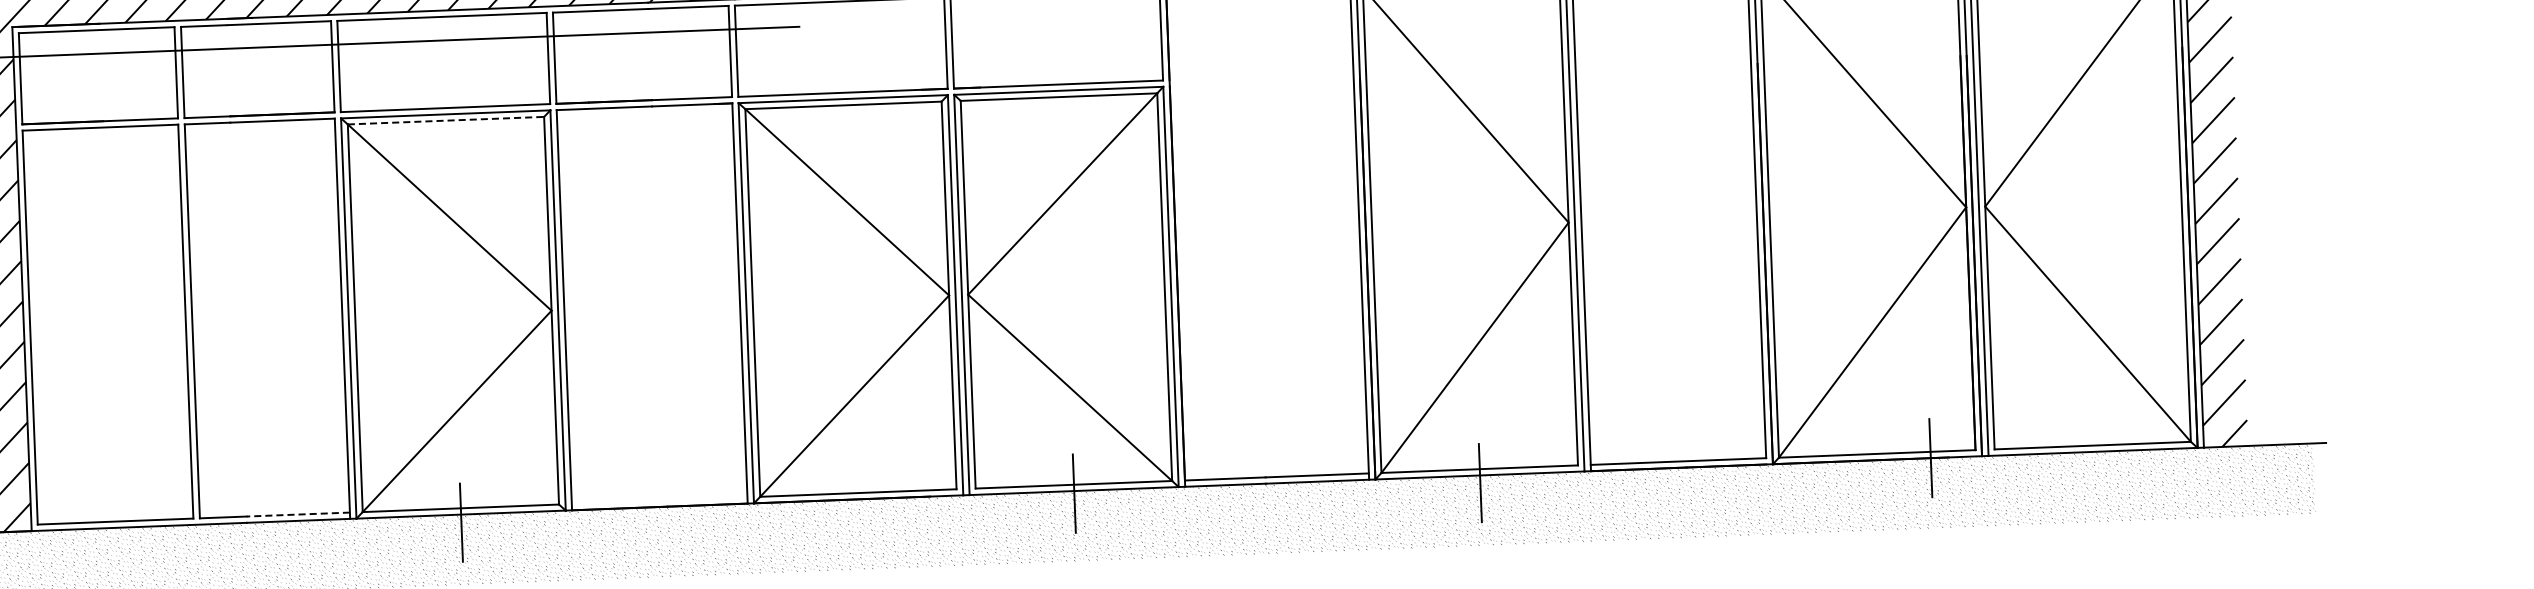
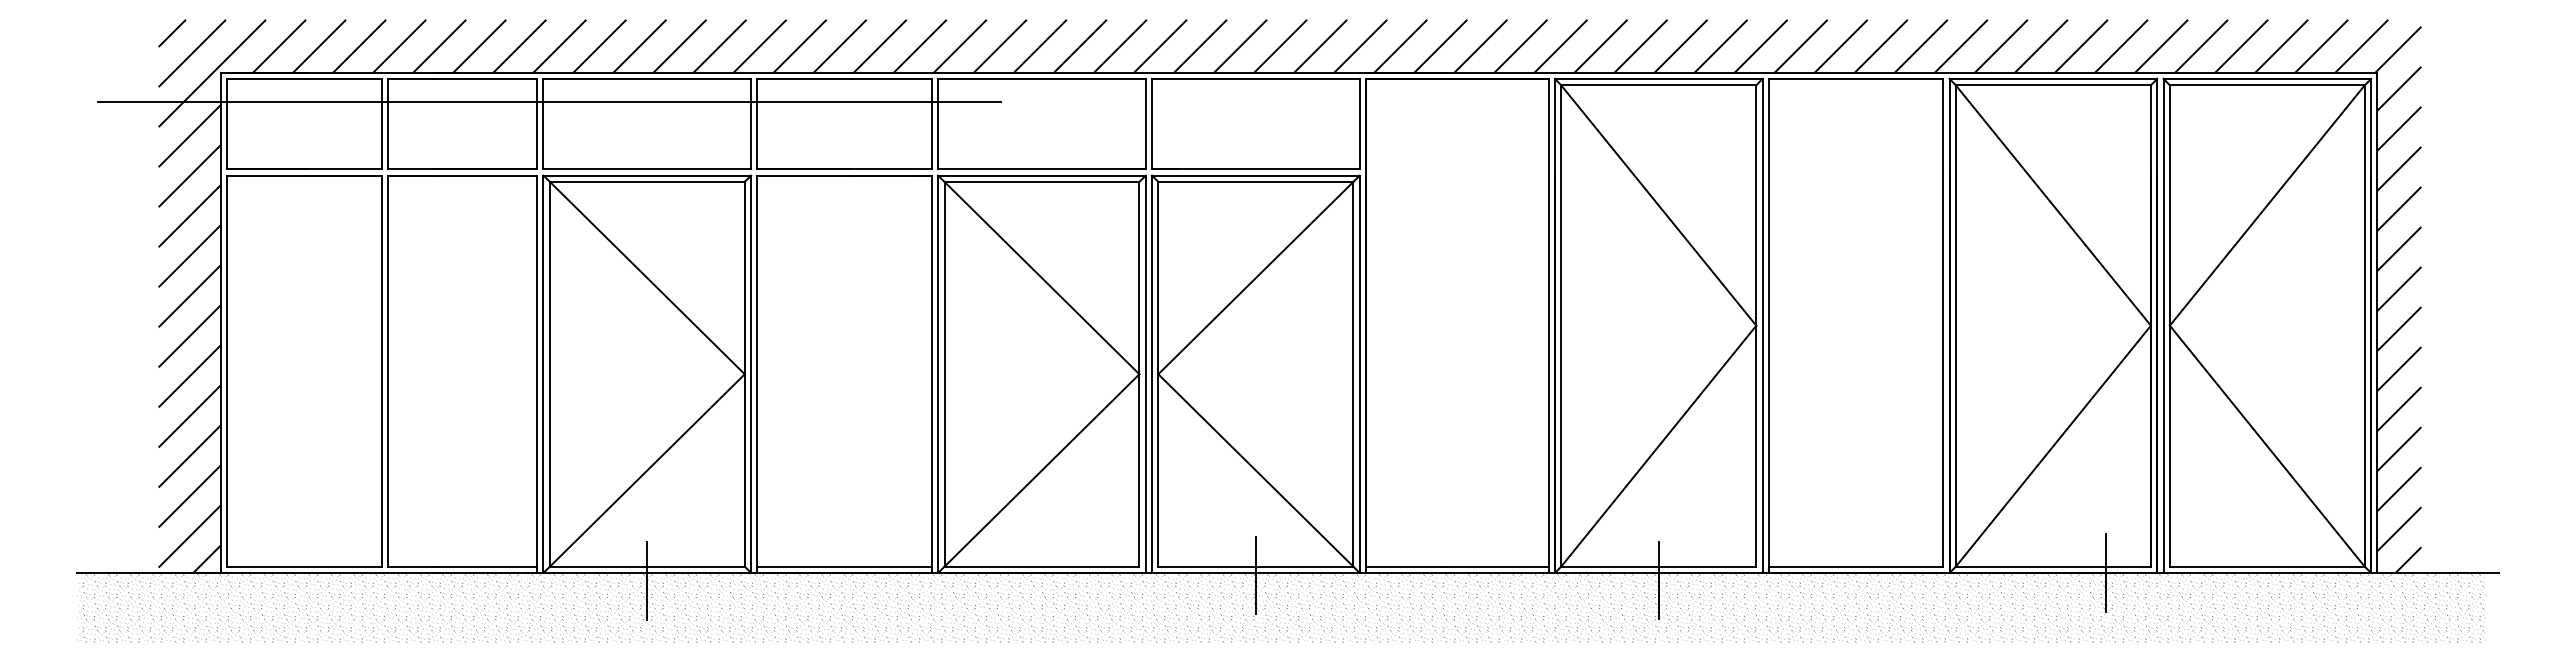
line: (446, 120) -> (647, 181), dashed -> solid
line: (659, 500) -> (844, 566), added
line: (297, 514) -> (485, 566), dashed -> solid

